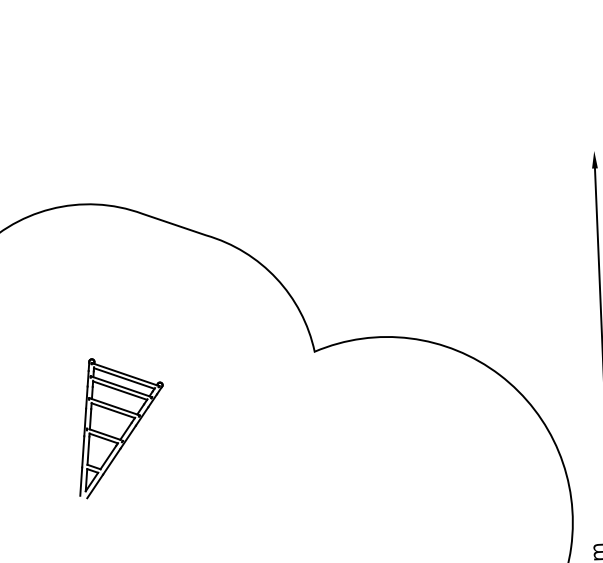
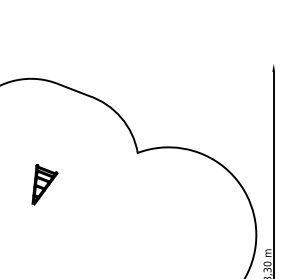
part: (120, 426) -> (44, 184), size x0.6

